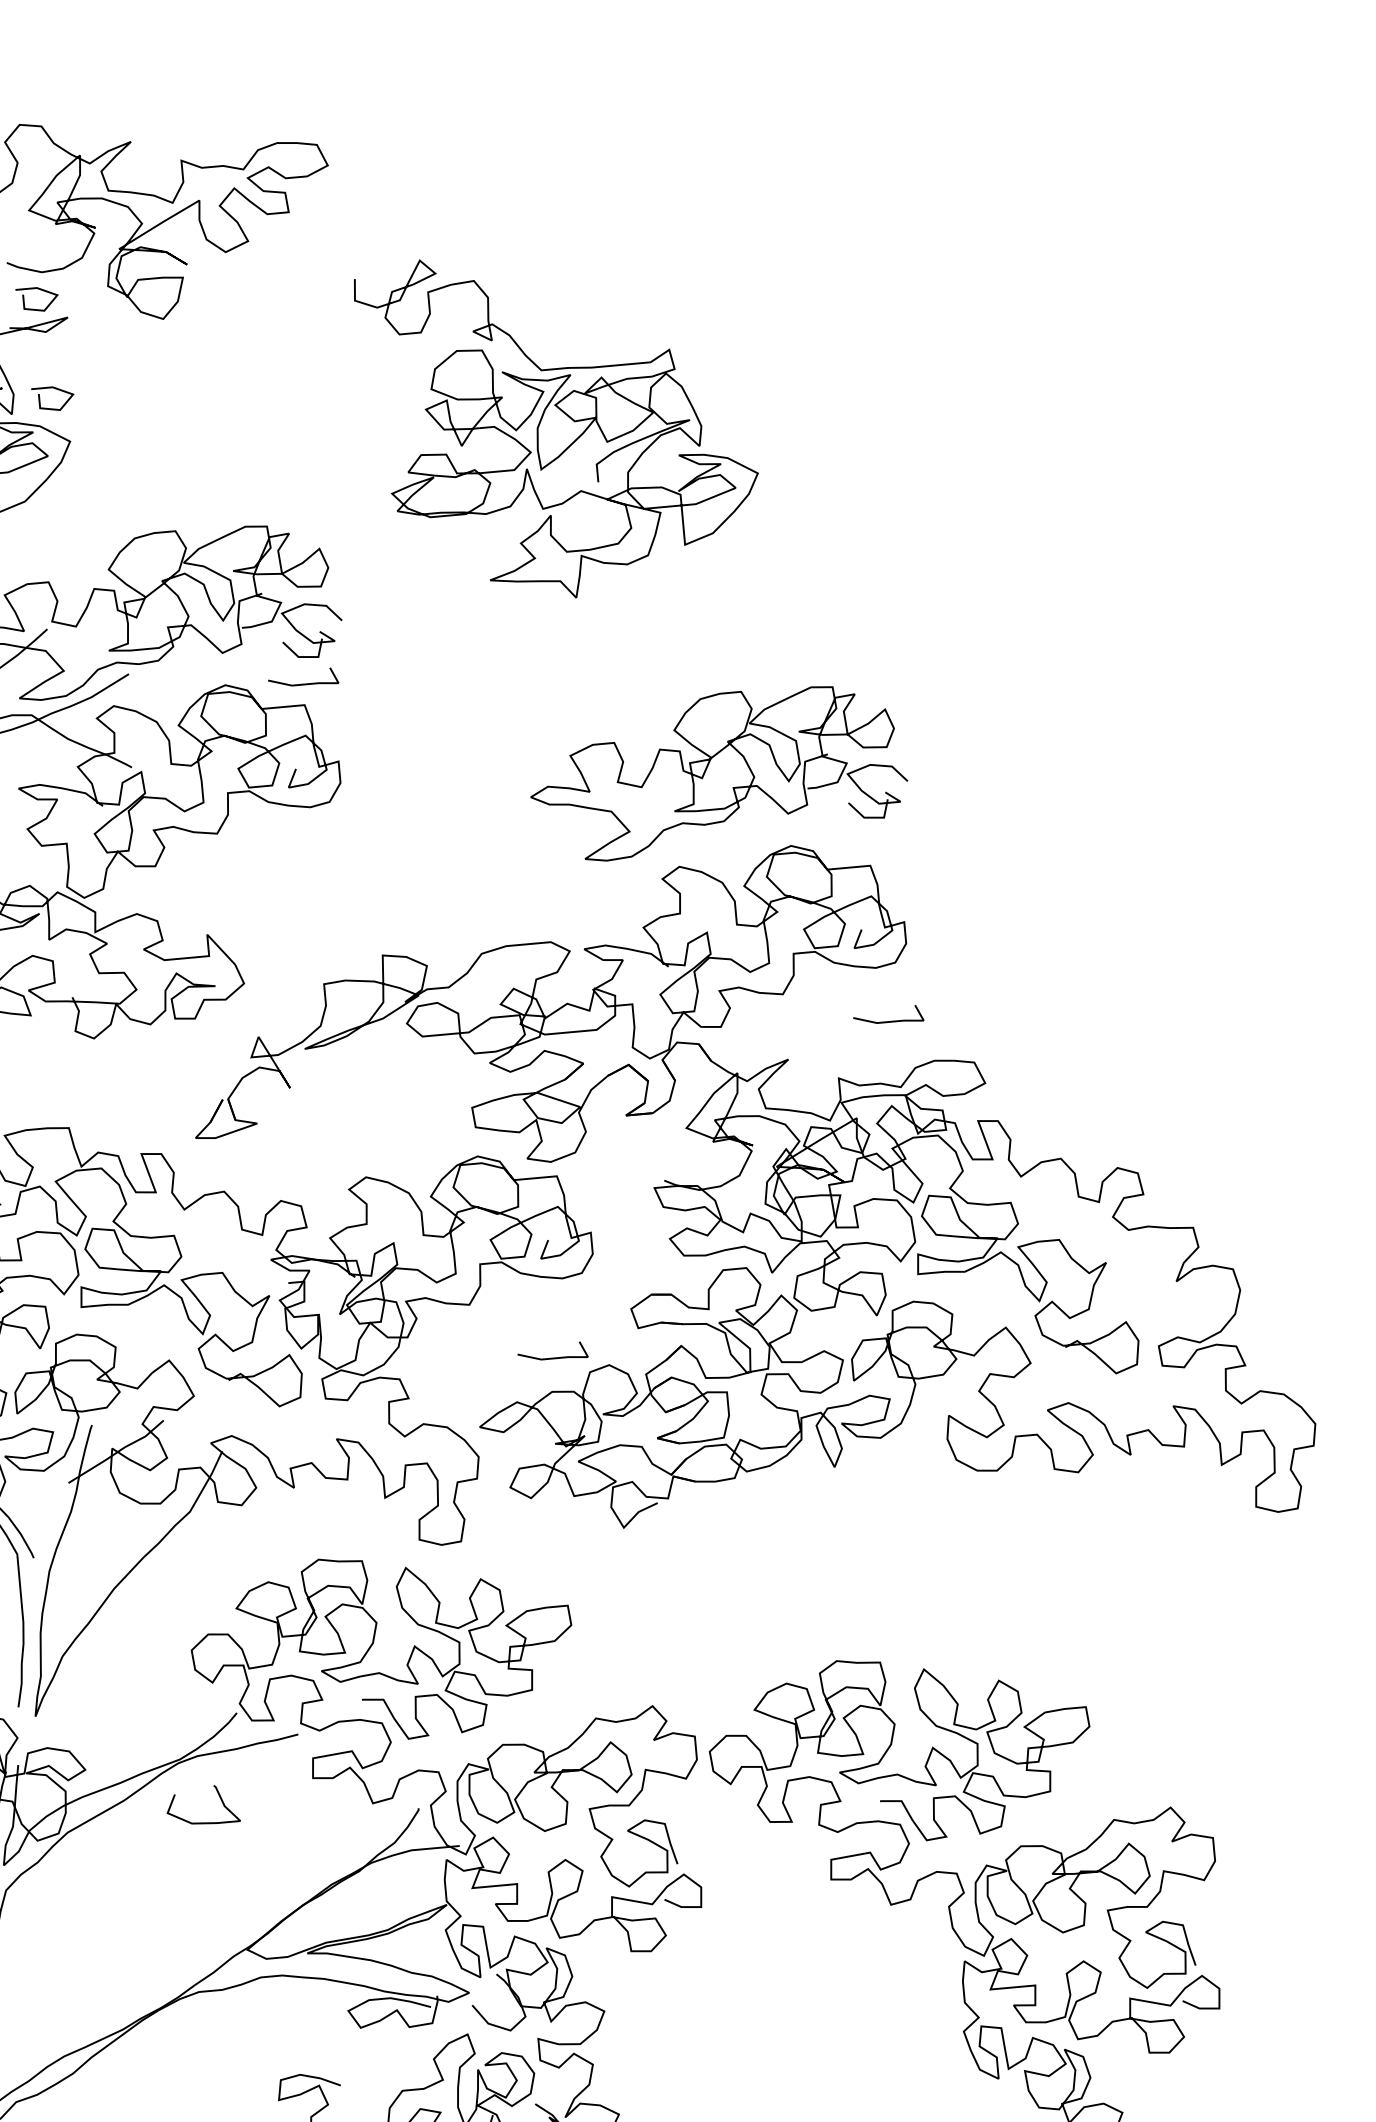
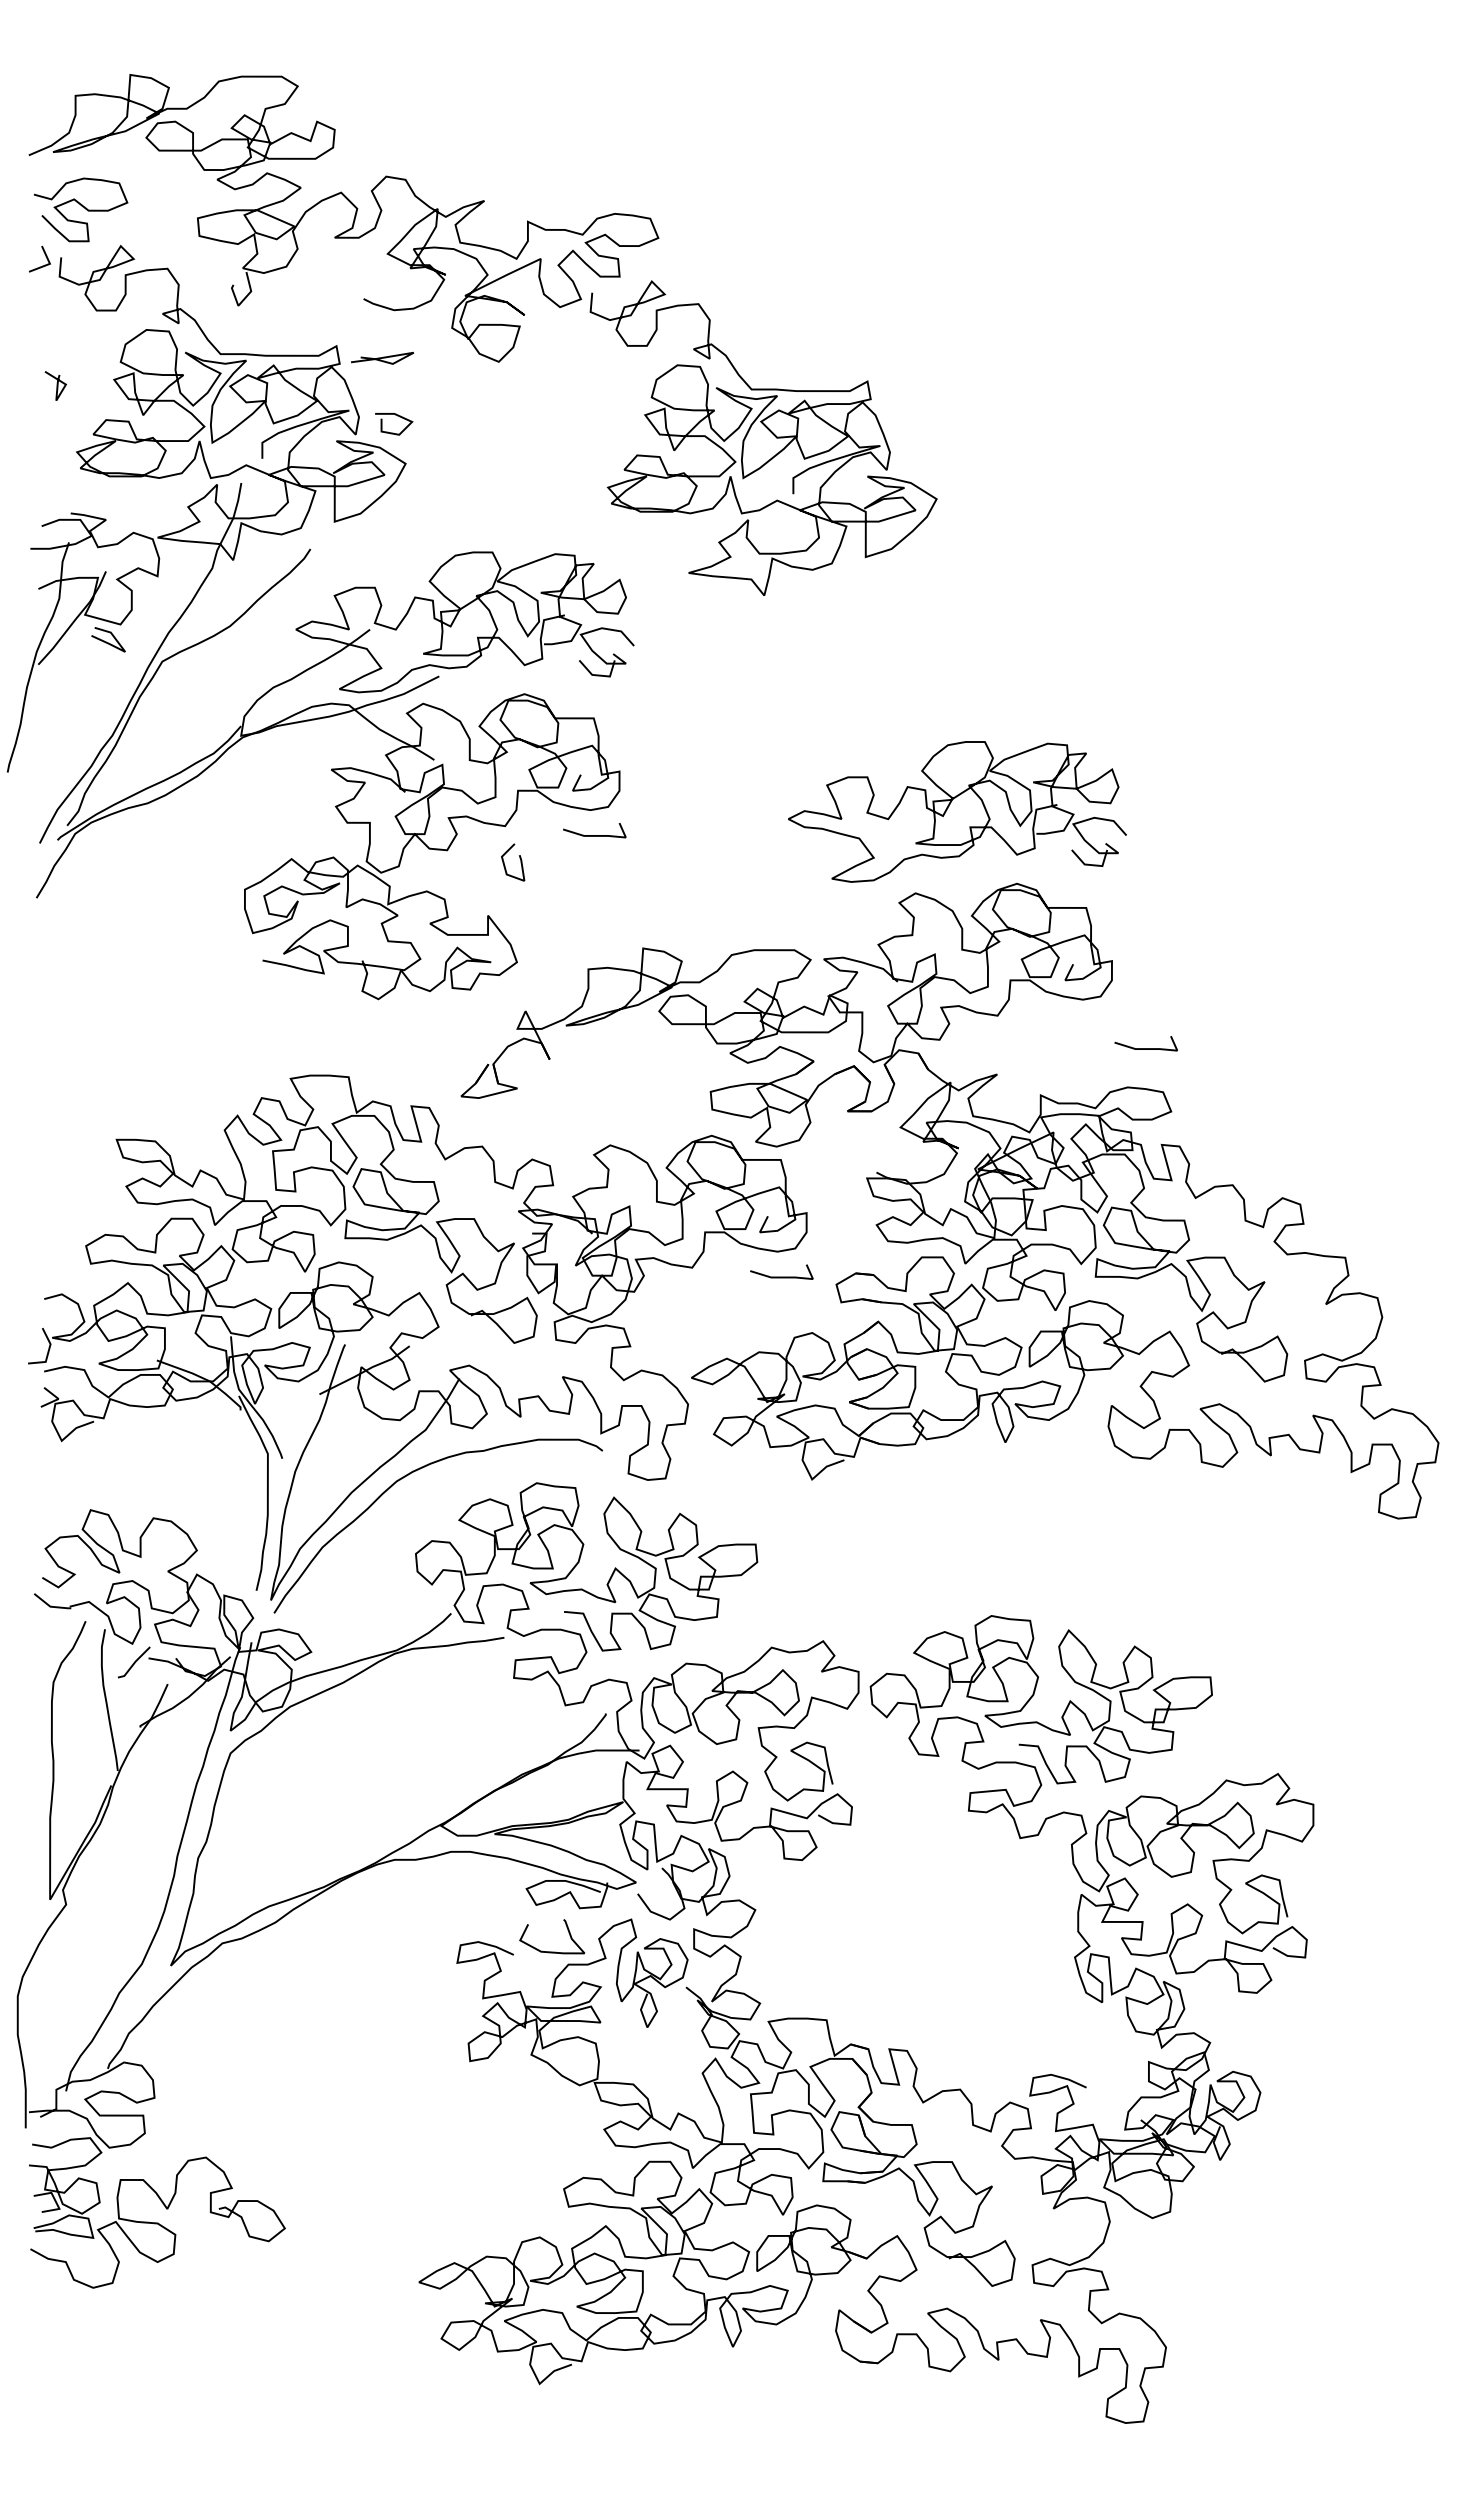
curve: (37, 308) -> (387, 342), removed
curve: (565, 415) -> (769, 431), moved
line: (303, 684) -> (594, 835), moved
curve: (237, 872) -> (520, 862), added
line: (888, 1021) -> (1145, 1048), moved
line: (552, 1357) -> (781, 1276), moved
curve: (174, 1565) -> (407, 1476), added
curve: (204, 1822) -> (552, 1951), moved

